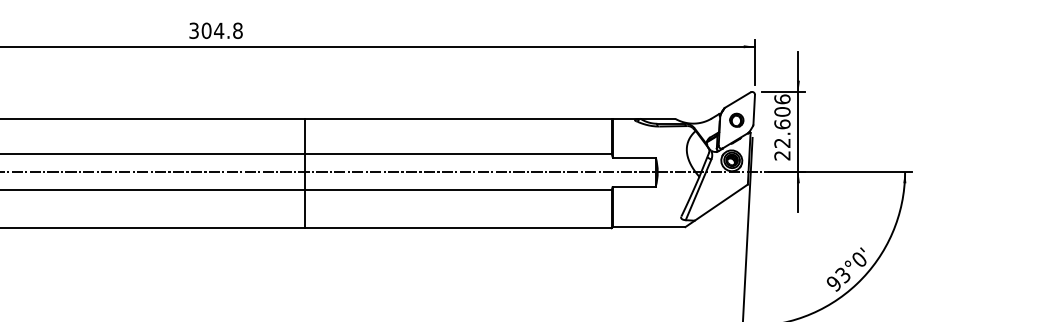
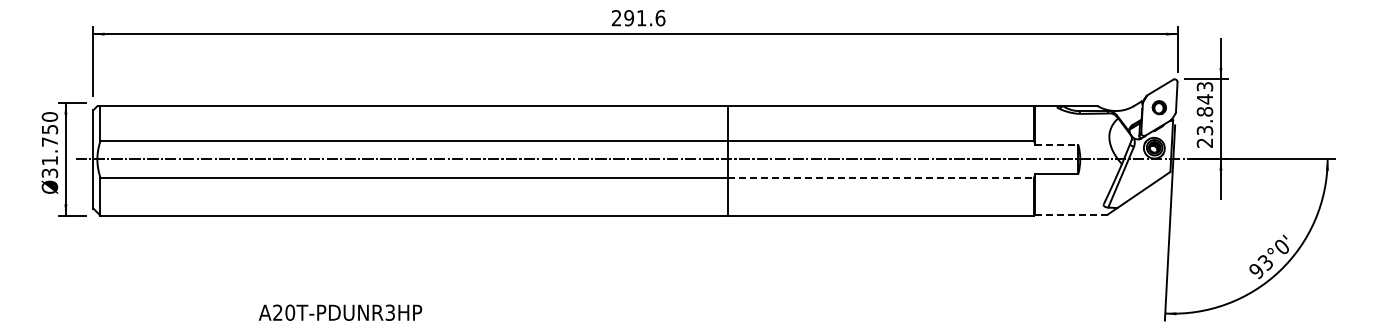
text: (215, 31) -> (638, 18), 304.8 -> 291.6
text: (781, 121) -> (1204, 108), 22.606 -> 23.843
line: (633, 157) -> (1056, 144), solid -> dashed
line: (458, 190) -> (881, 177), solid -> dashed
line: (649, 227) -> (1072, 214), solid -> dashed

